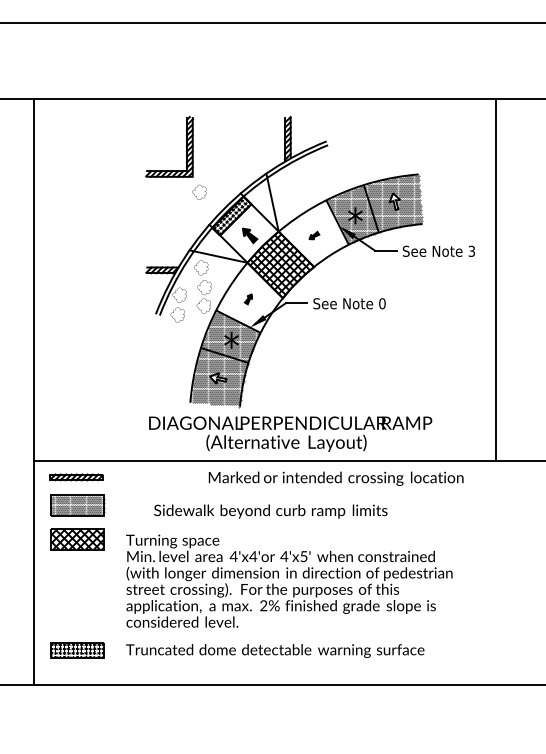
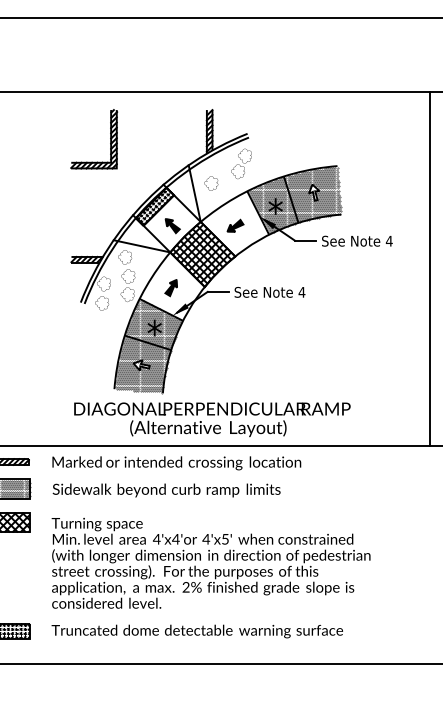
part: (320, 171) -> (241, 163), added
part: (199, 191) -> (211, 182), moved
part: (314, 235) -> (235, 225), size x1.67
text: (471, 250) -> (389, 240), 3 -> 4
line: (495, 279) -> (430, 268), moved
part: (248, 299) -> (171, 288), size x1.67
text: (381, 303) -> (301, 292), 0 -> 4
text: (335, 478) -> (176, 463), moved
text: (270, 511) -> (166, 490), moved

